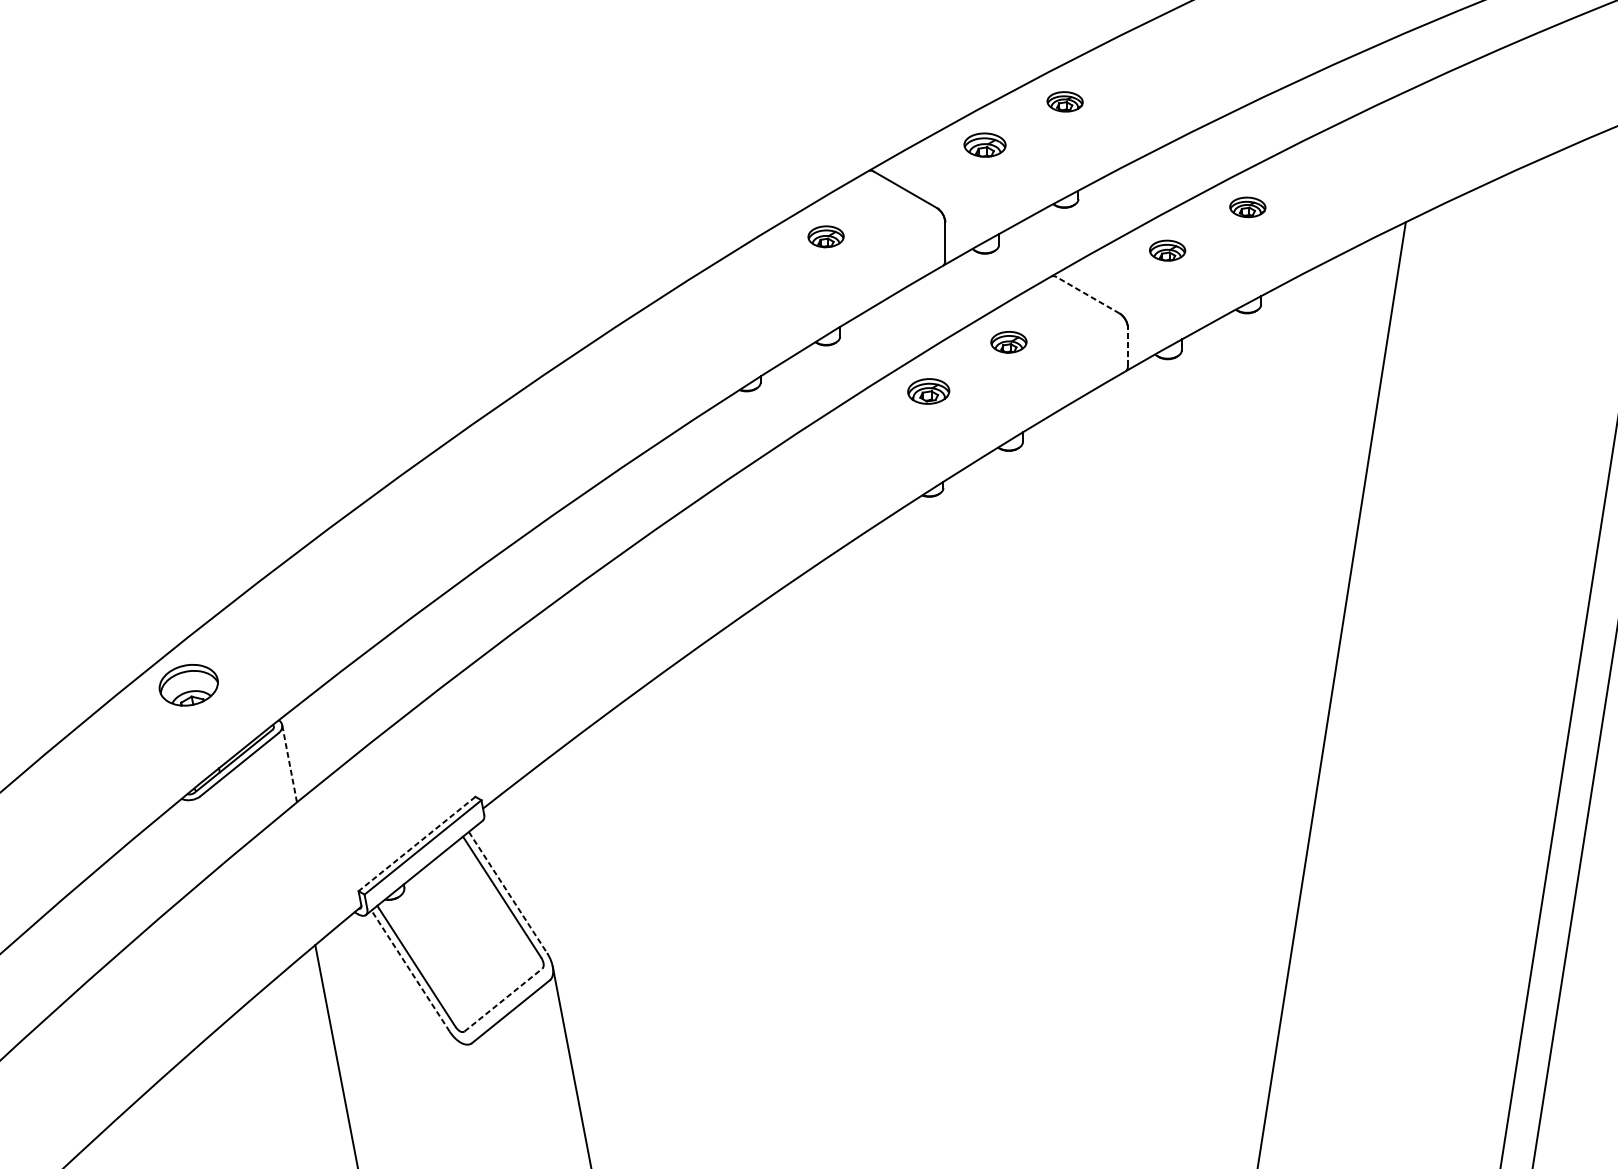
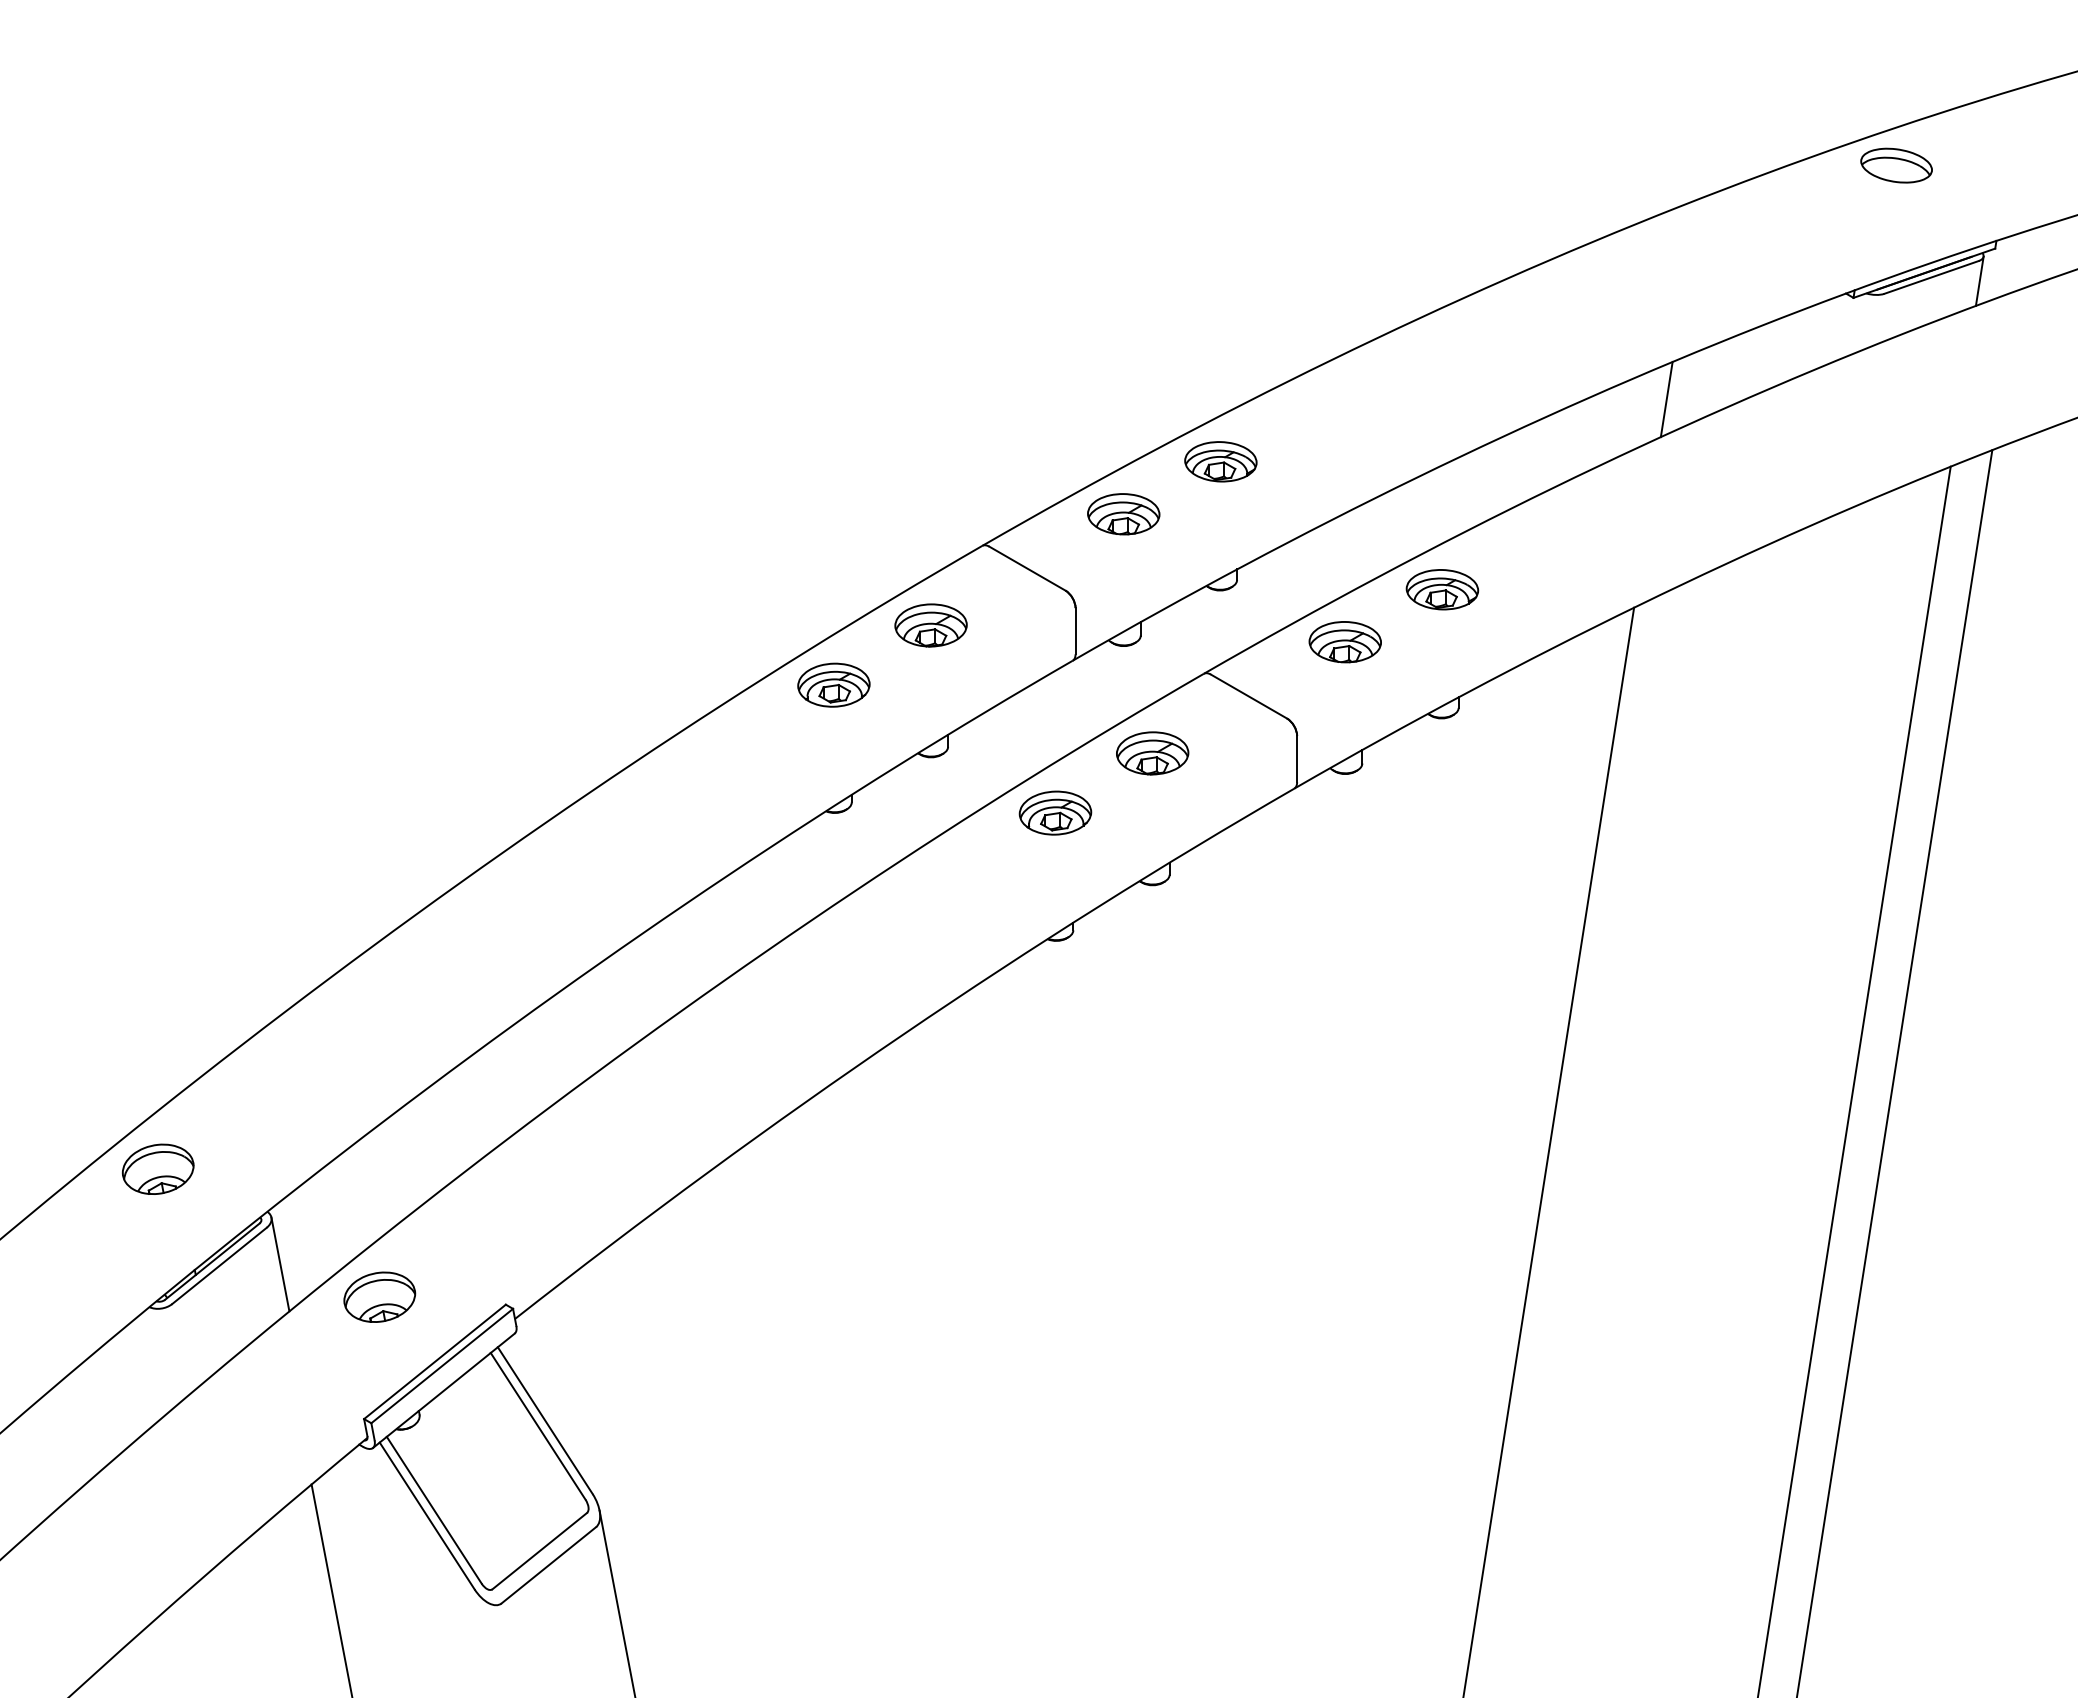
line: (1432, 50) -> (1666, 399), added
part: (1064, 101) -> (1220, 461), size x1.67
part: (984, 145) -> (1123, 514), size x1.43
part: (1247, 207) -> (1442, 589), size x1.67
part: (825, 236) -> (930, 625), size x1.67
part: (1167, 250) -> (1344, 642), size x1.67
part: (745, 285) -> (833, 684), added
line: (1087, 295) -> (1248, 696), dashed -> solid
part: (1008, 342) -> (1152, 753), size x1.67
line: (1128, 346) -> (1297, 758), dashed -> solid
part: (928, 390) -> (1055, 812), size x1.43
line: (289, 763) -> (280, 1264), dashed -> solid
part: (371, 790) -> (379, 1296), added
line: (416, 844) -> (434, 1362), dashed -> solid
line: (508, 893) -> (545, 1421), dashed -> solid
line: (410, 970) -> (426, 1515), dashed -> solid
line: (503, 1000) -> (539, 1551), dashed -> solid

